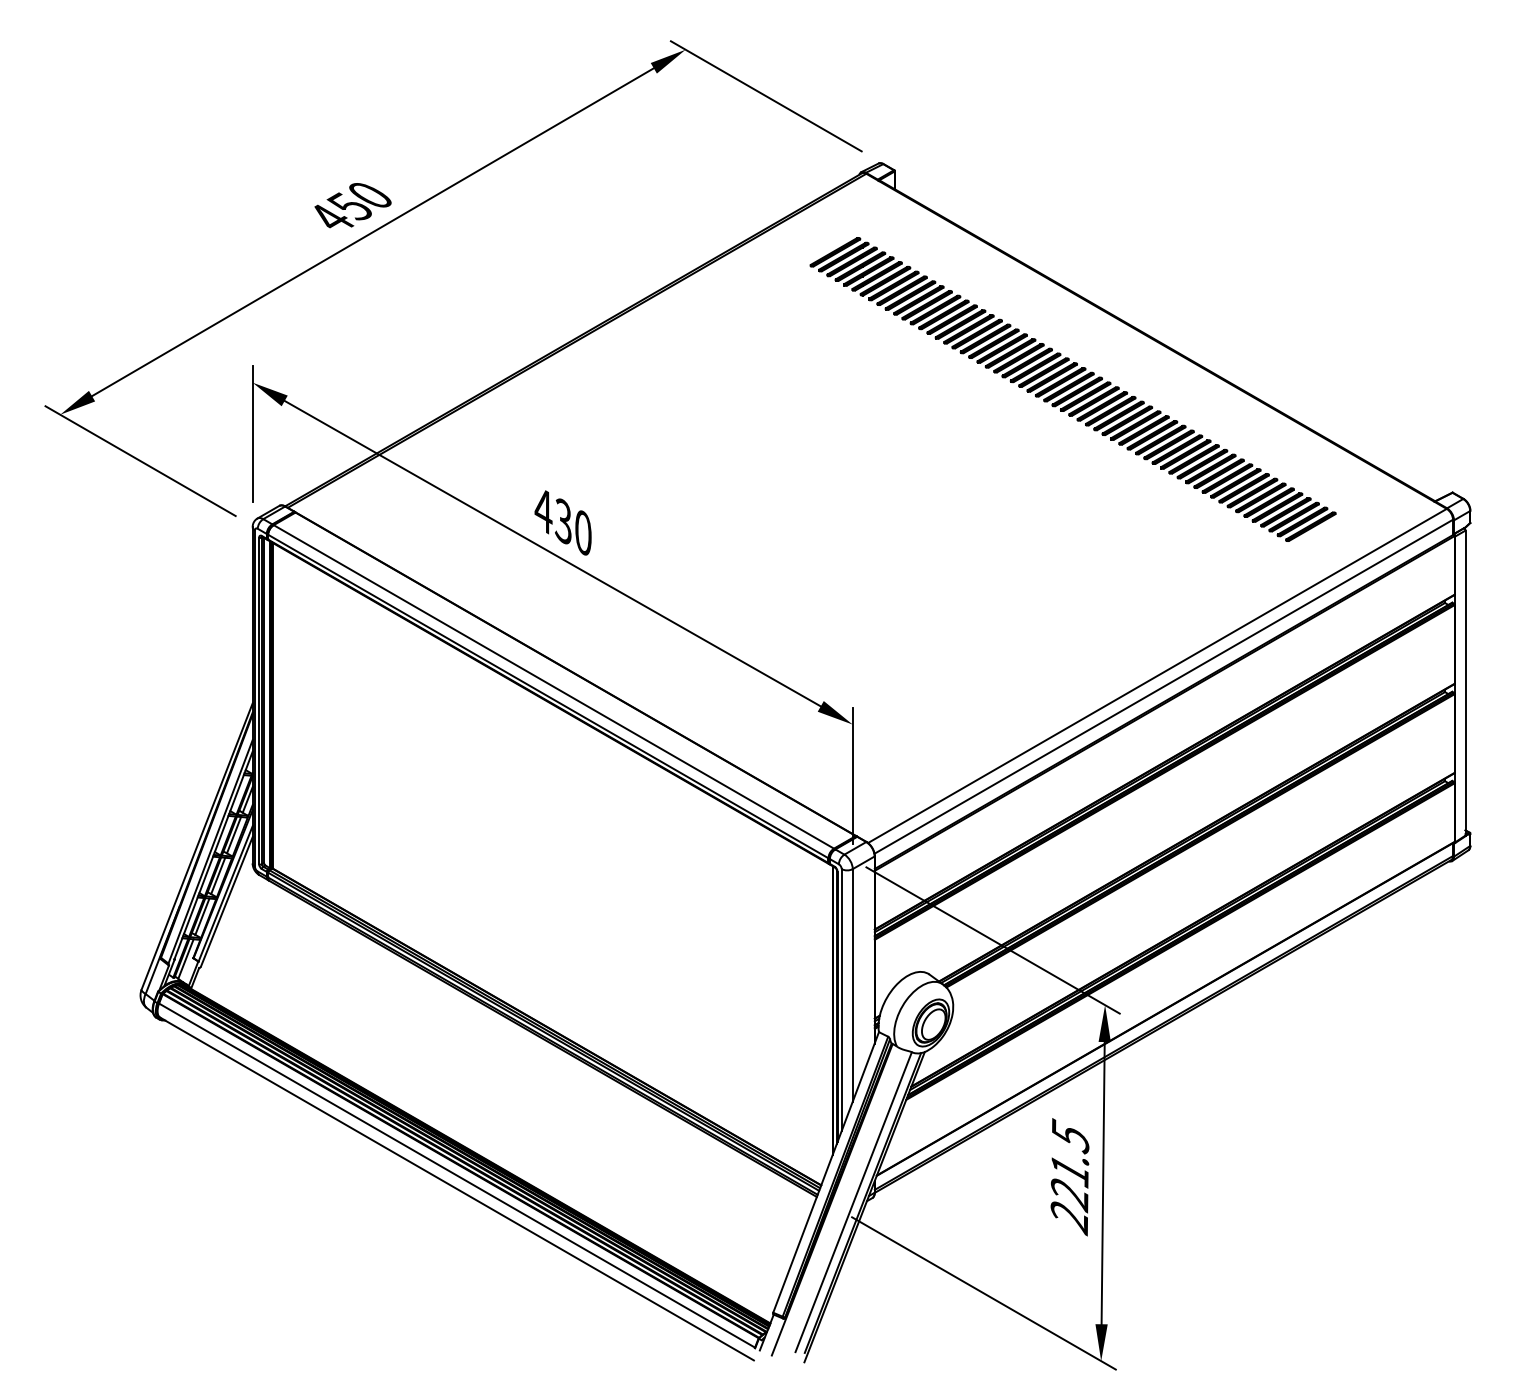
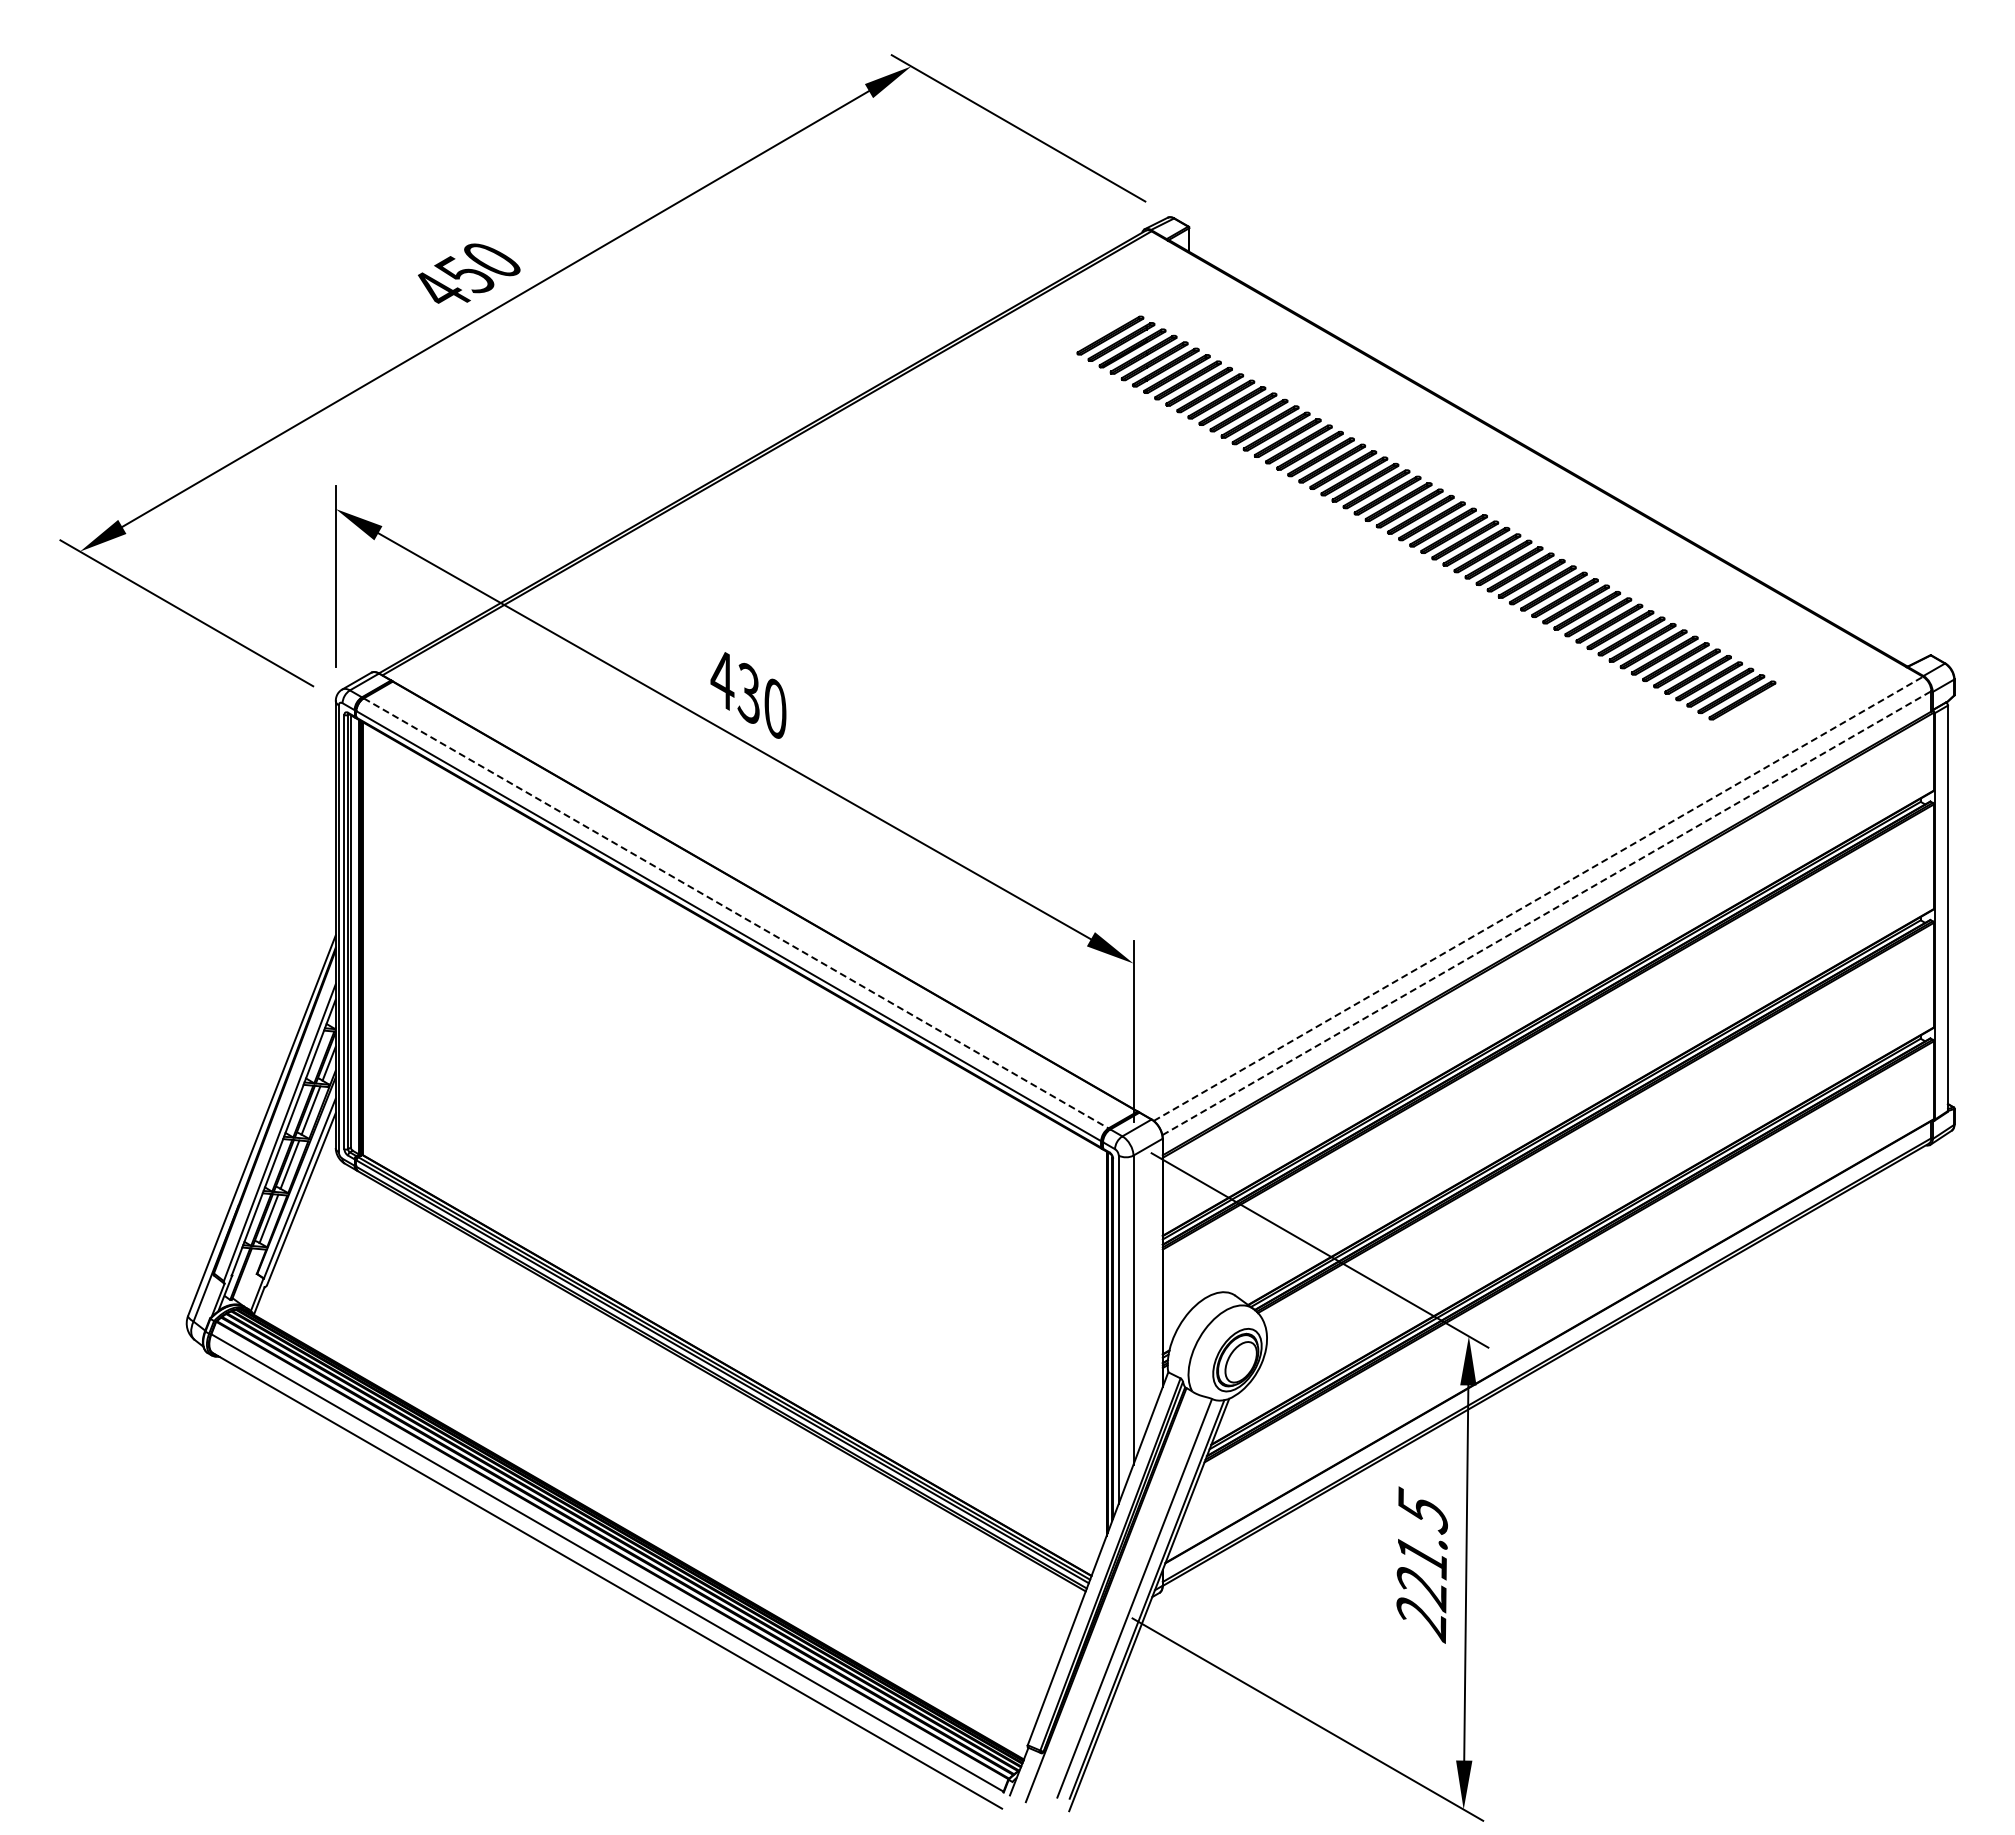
line: (1157, 675) -> (1538, 898), solid -> dashed
line: (554, 686) -> (736, 913), solid -> dashed
line: (1163, 686) -> (1546, 913), solid -> dashed
line: (185, 958) -> (246, 1274), removed

